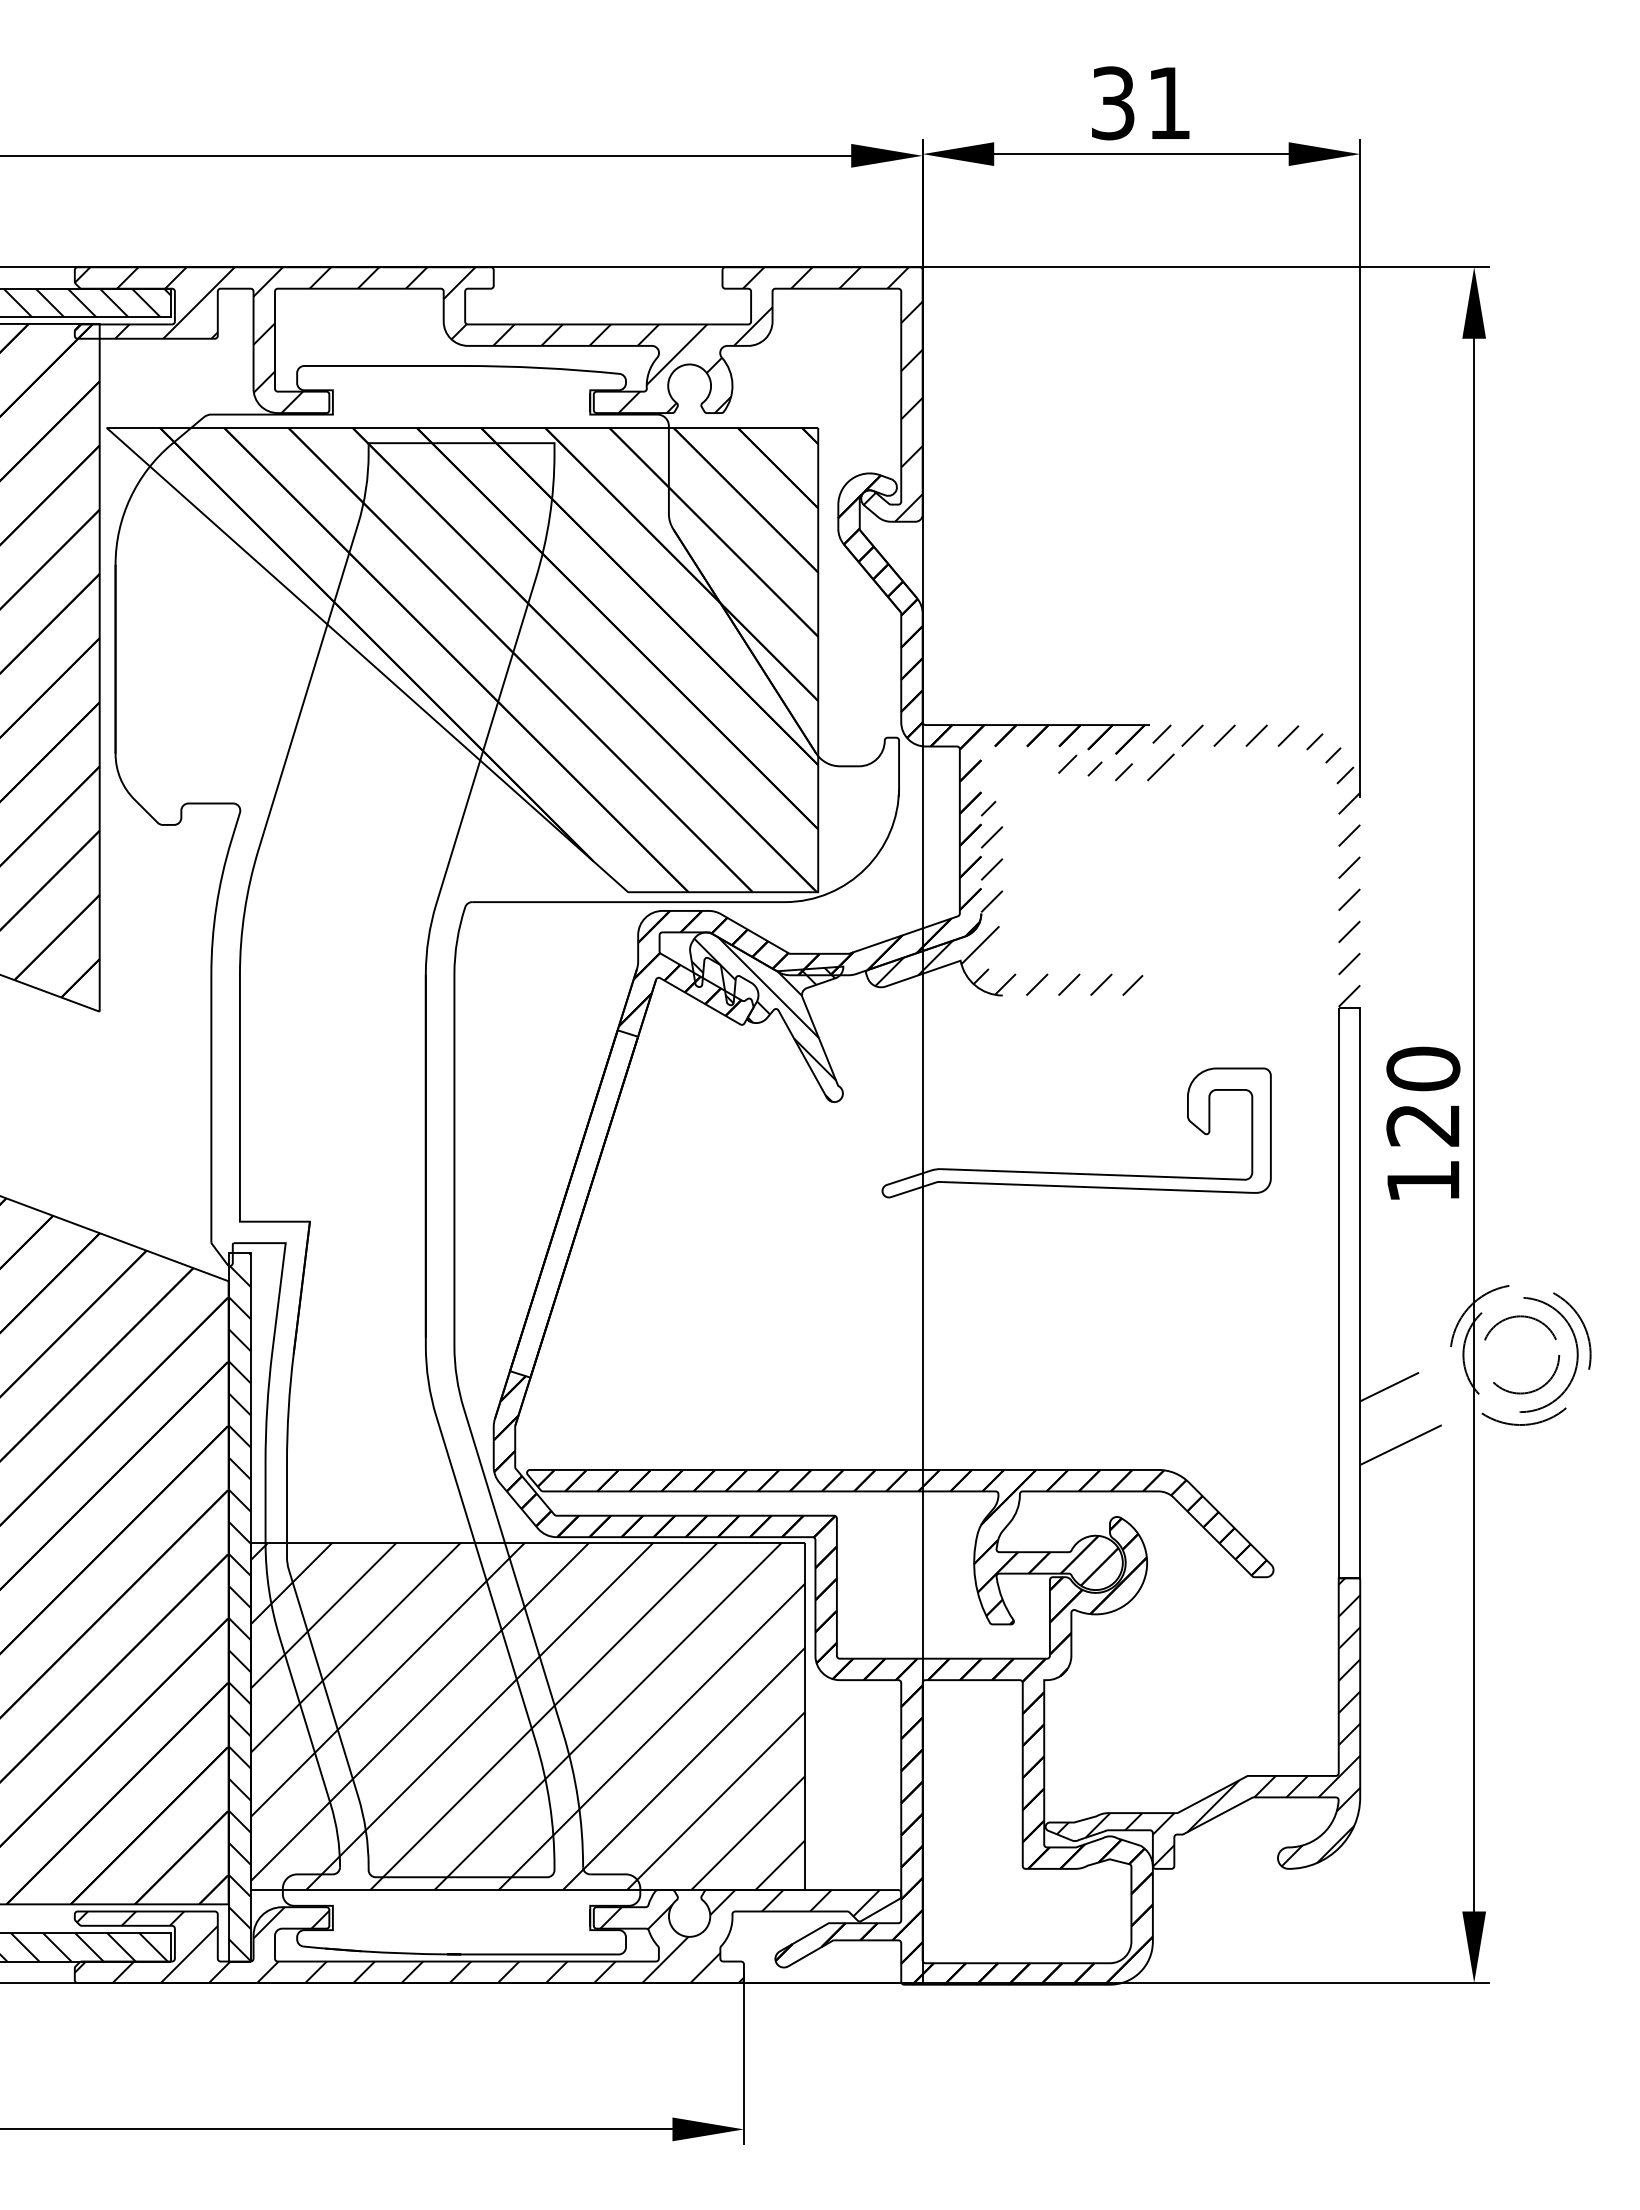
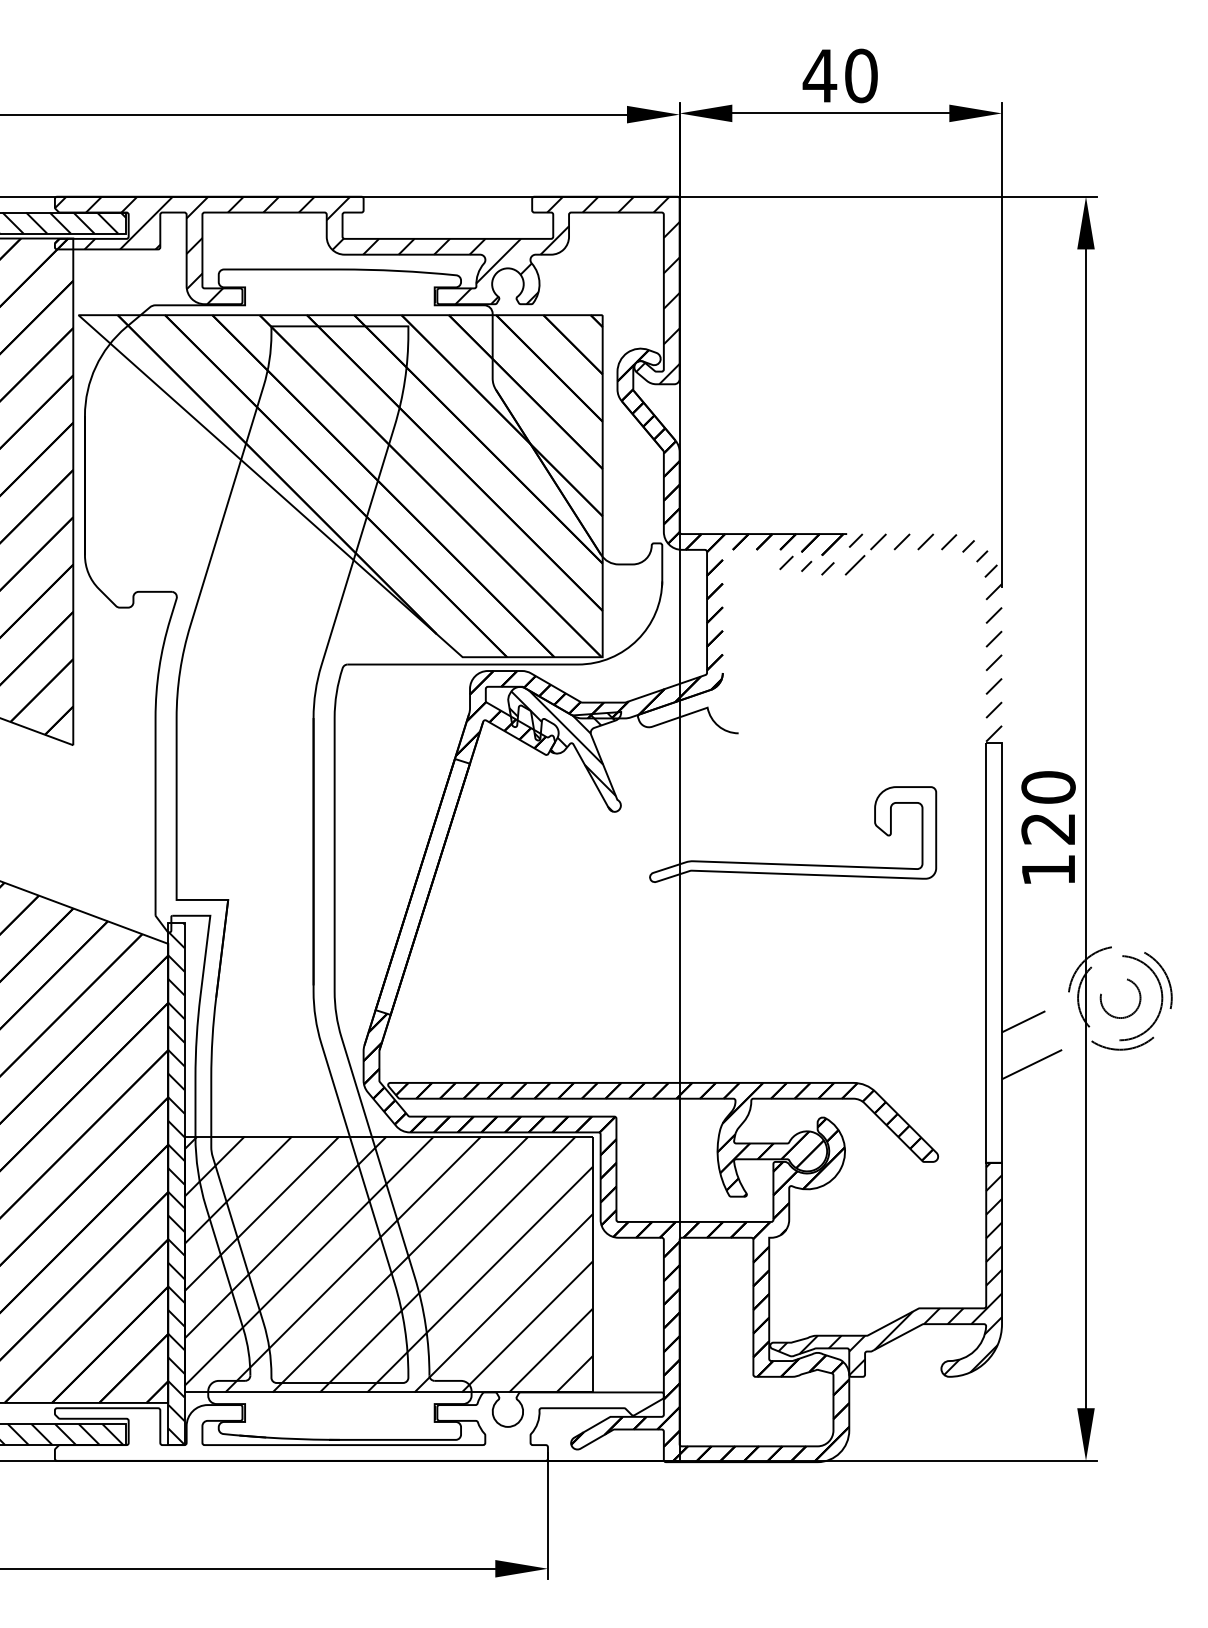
text: (1140, 103) -> (840, 76), 31 -> 40
hatch: (1008, 898) -> (742, 661), removed
circle: (1522, 1354) -> (1121, 997), size x0.7
hatch: (476, 1936) -> (350, 1426), removed

